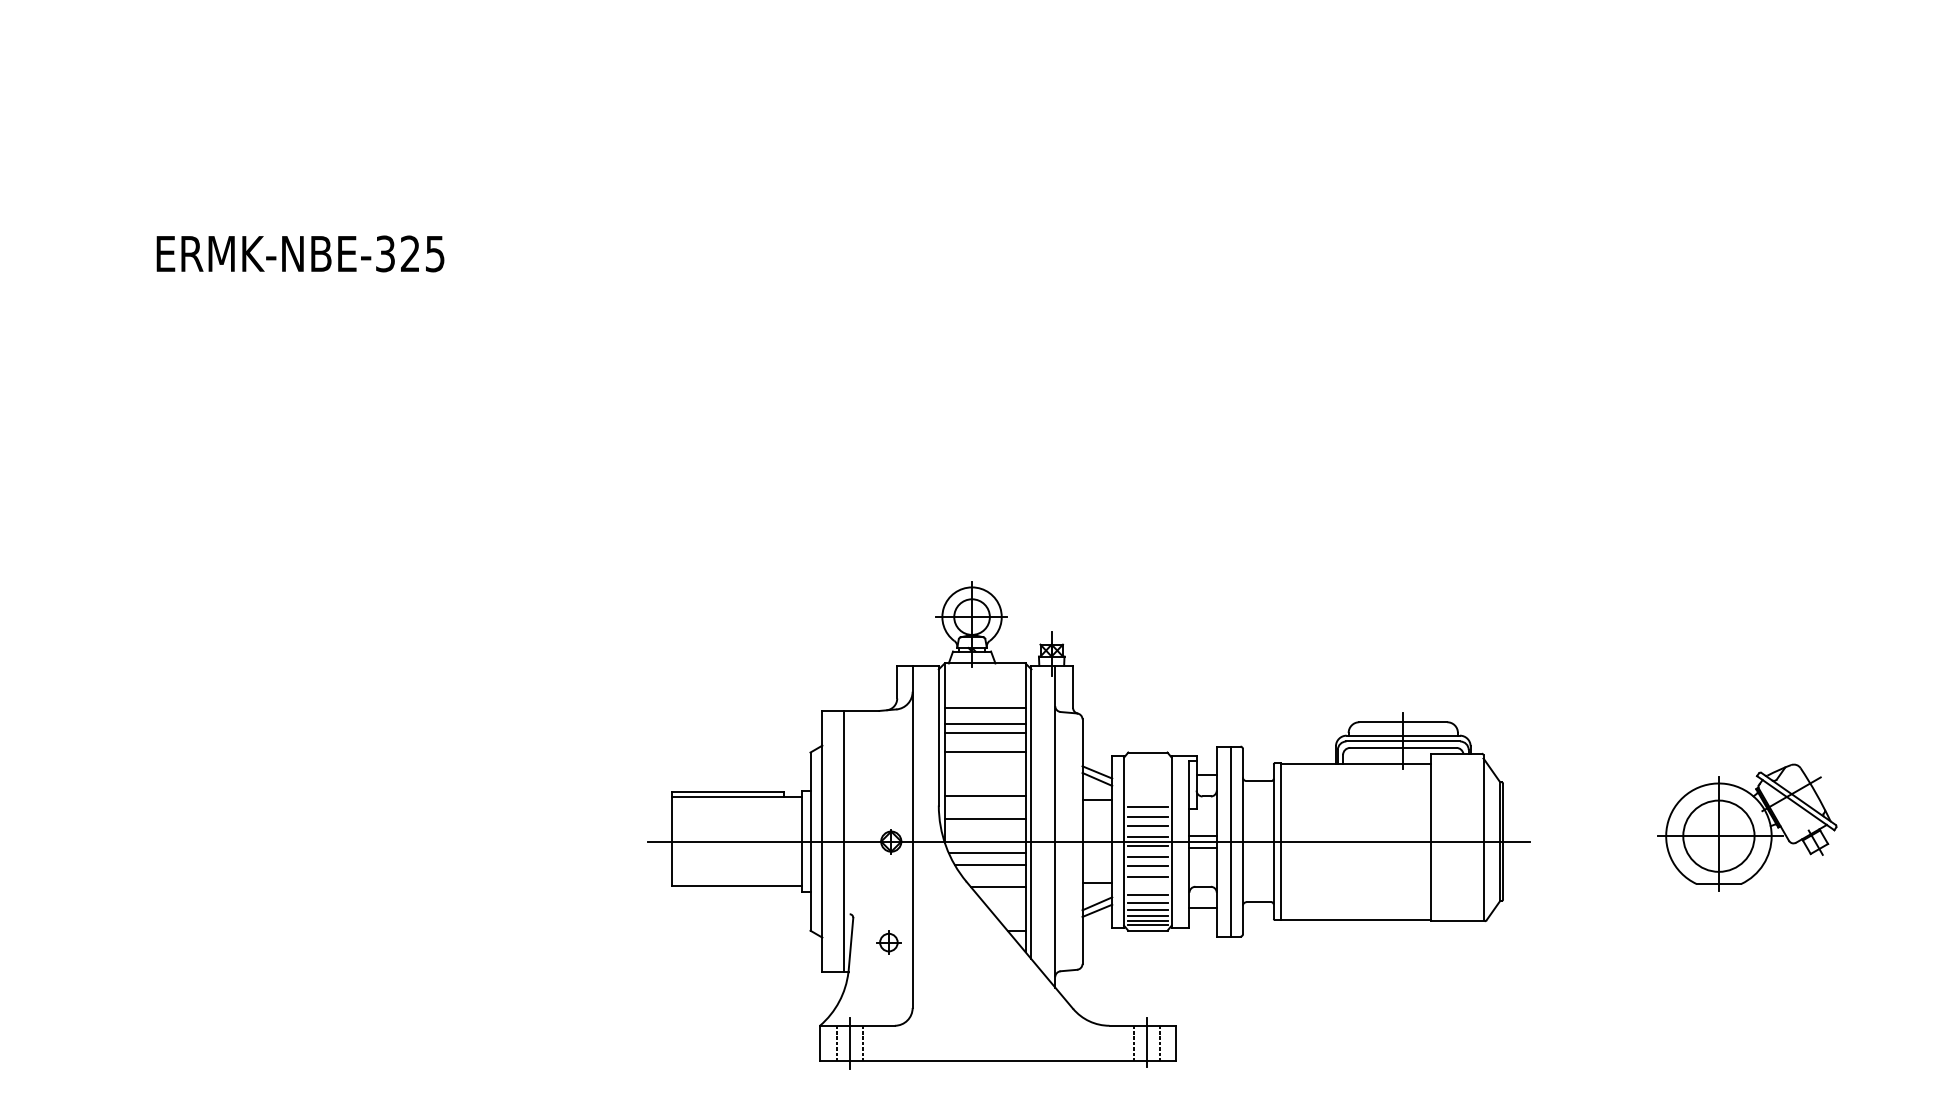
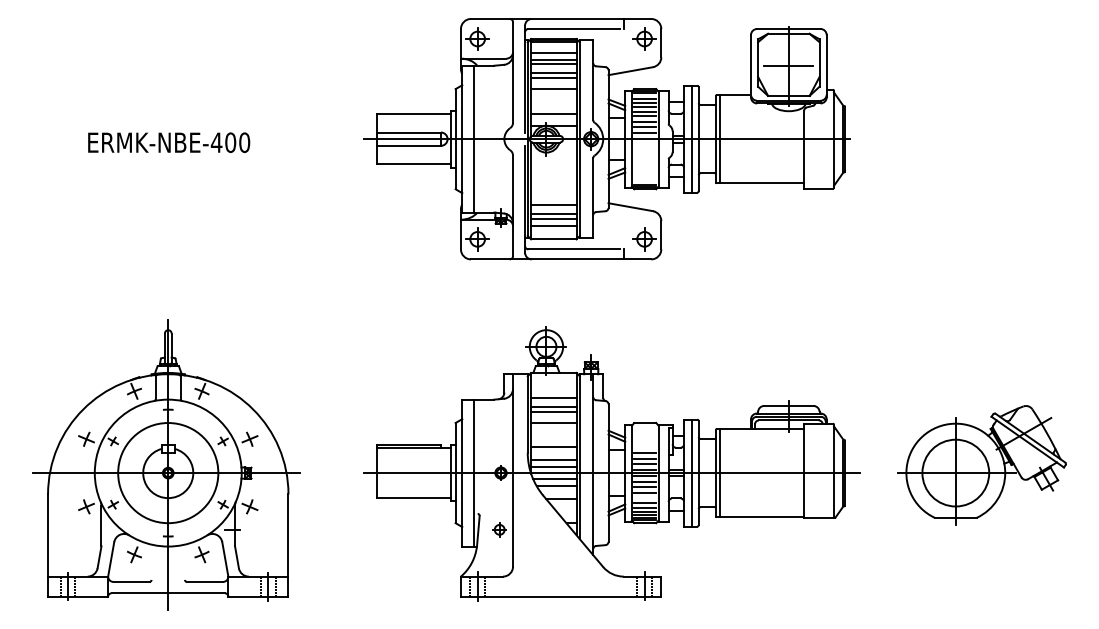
part: (1078, 248) -> (606, 139), added
text: (410, 253) -> (230, 142), ERMK-NBE-325 -> ERMK-NBE-400
part: (296, 826) -> (166, 464), added
part: (1745, 828) -> (981, 465), size x1.67
line: (984, 829) -> (553, 466), added

